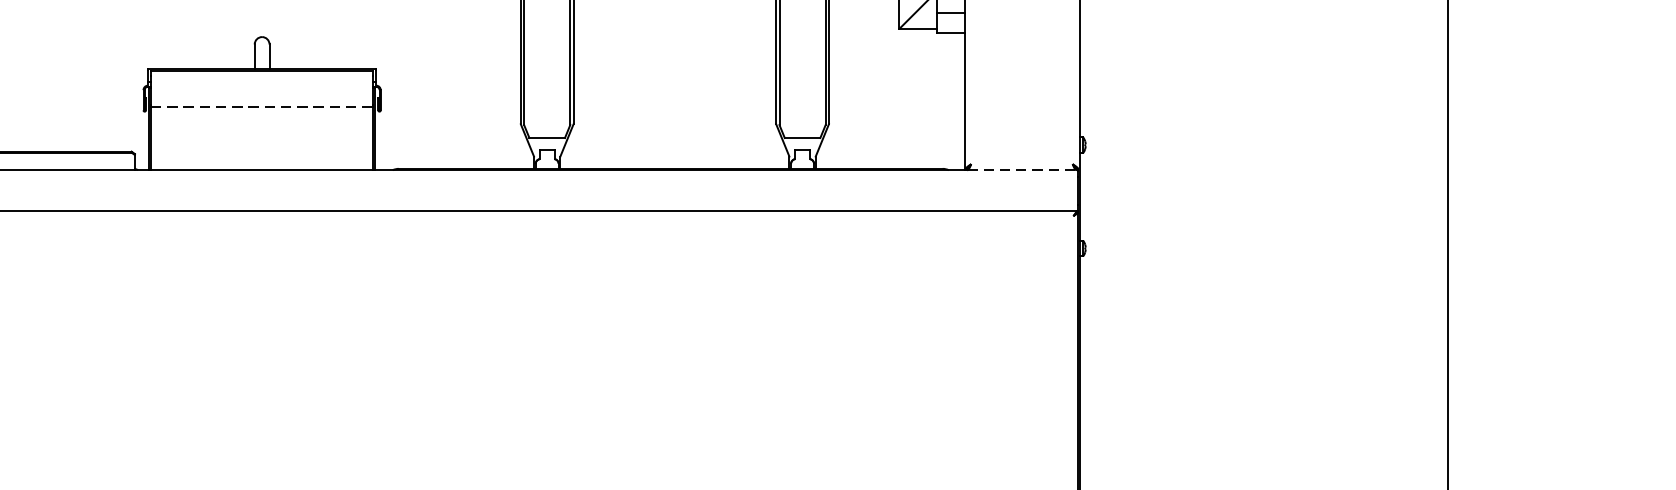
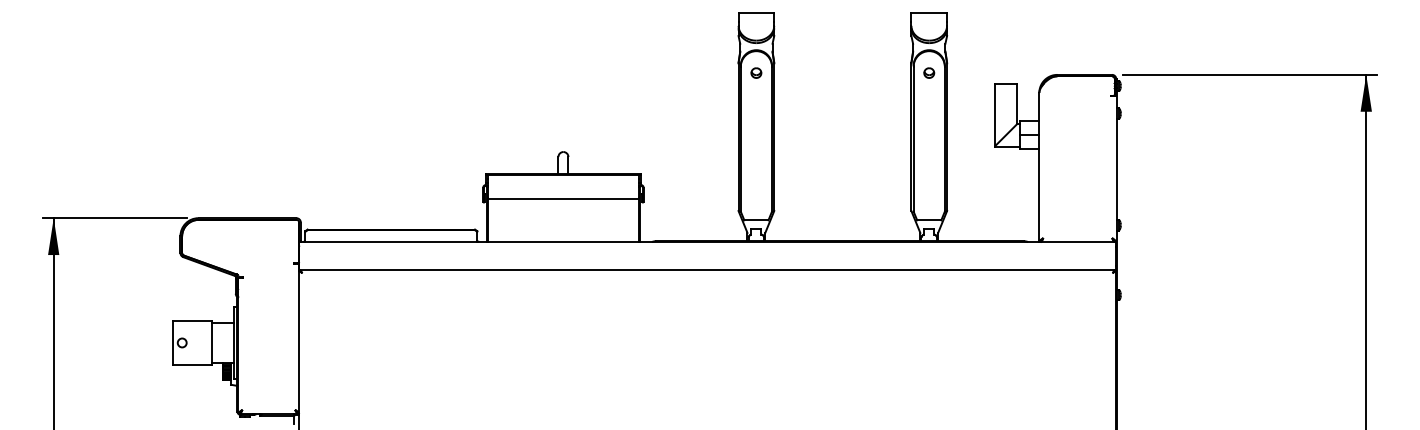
line: (262, 107) -> (563, 199), dashed -> solid
line: (1021, 170) -> (1077, 242), dashed -> solid

